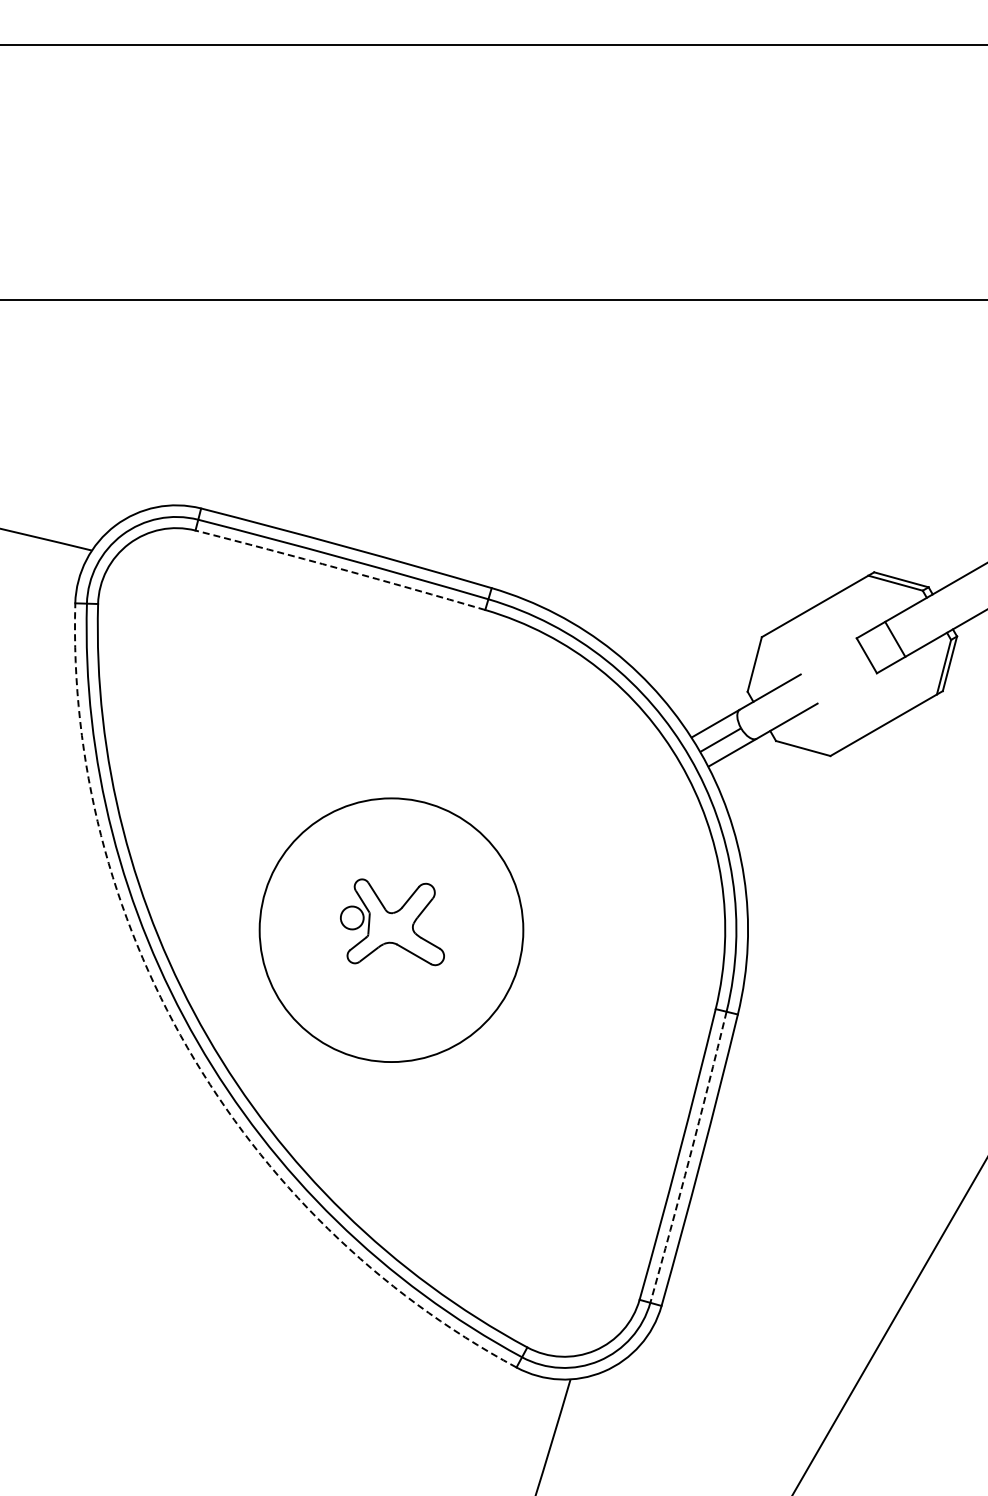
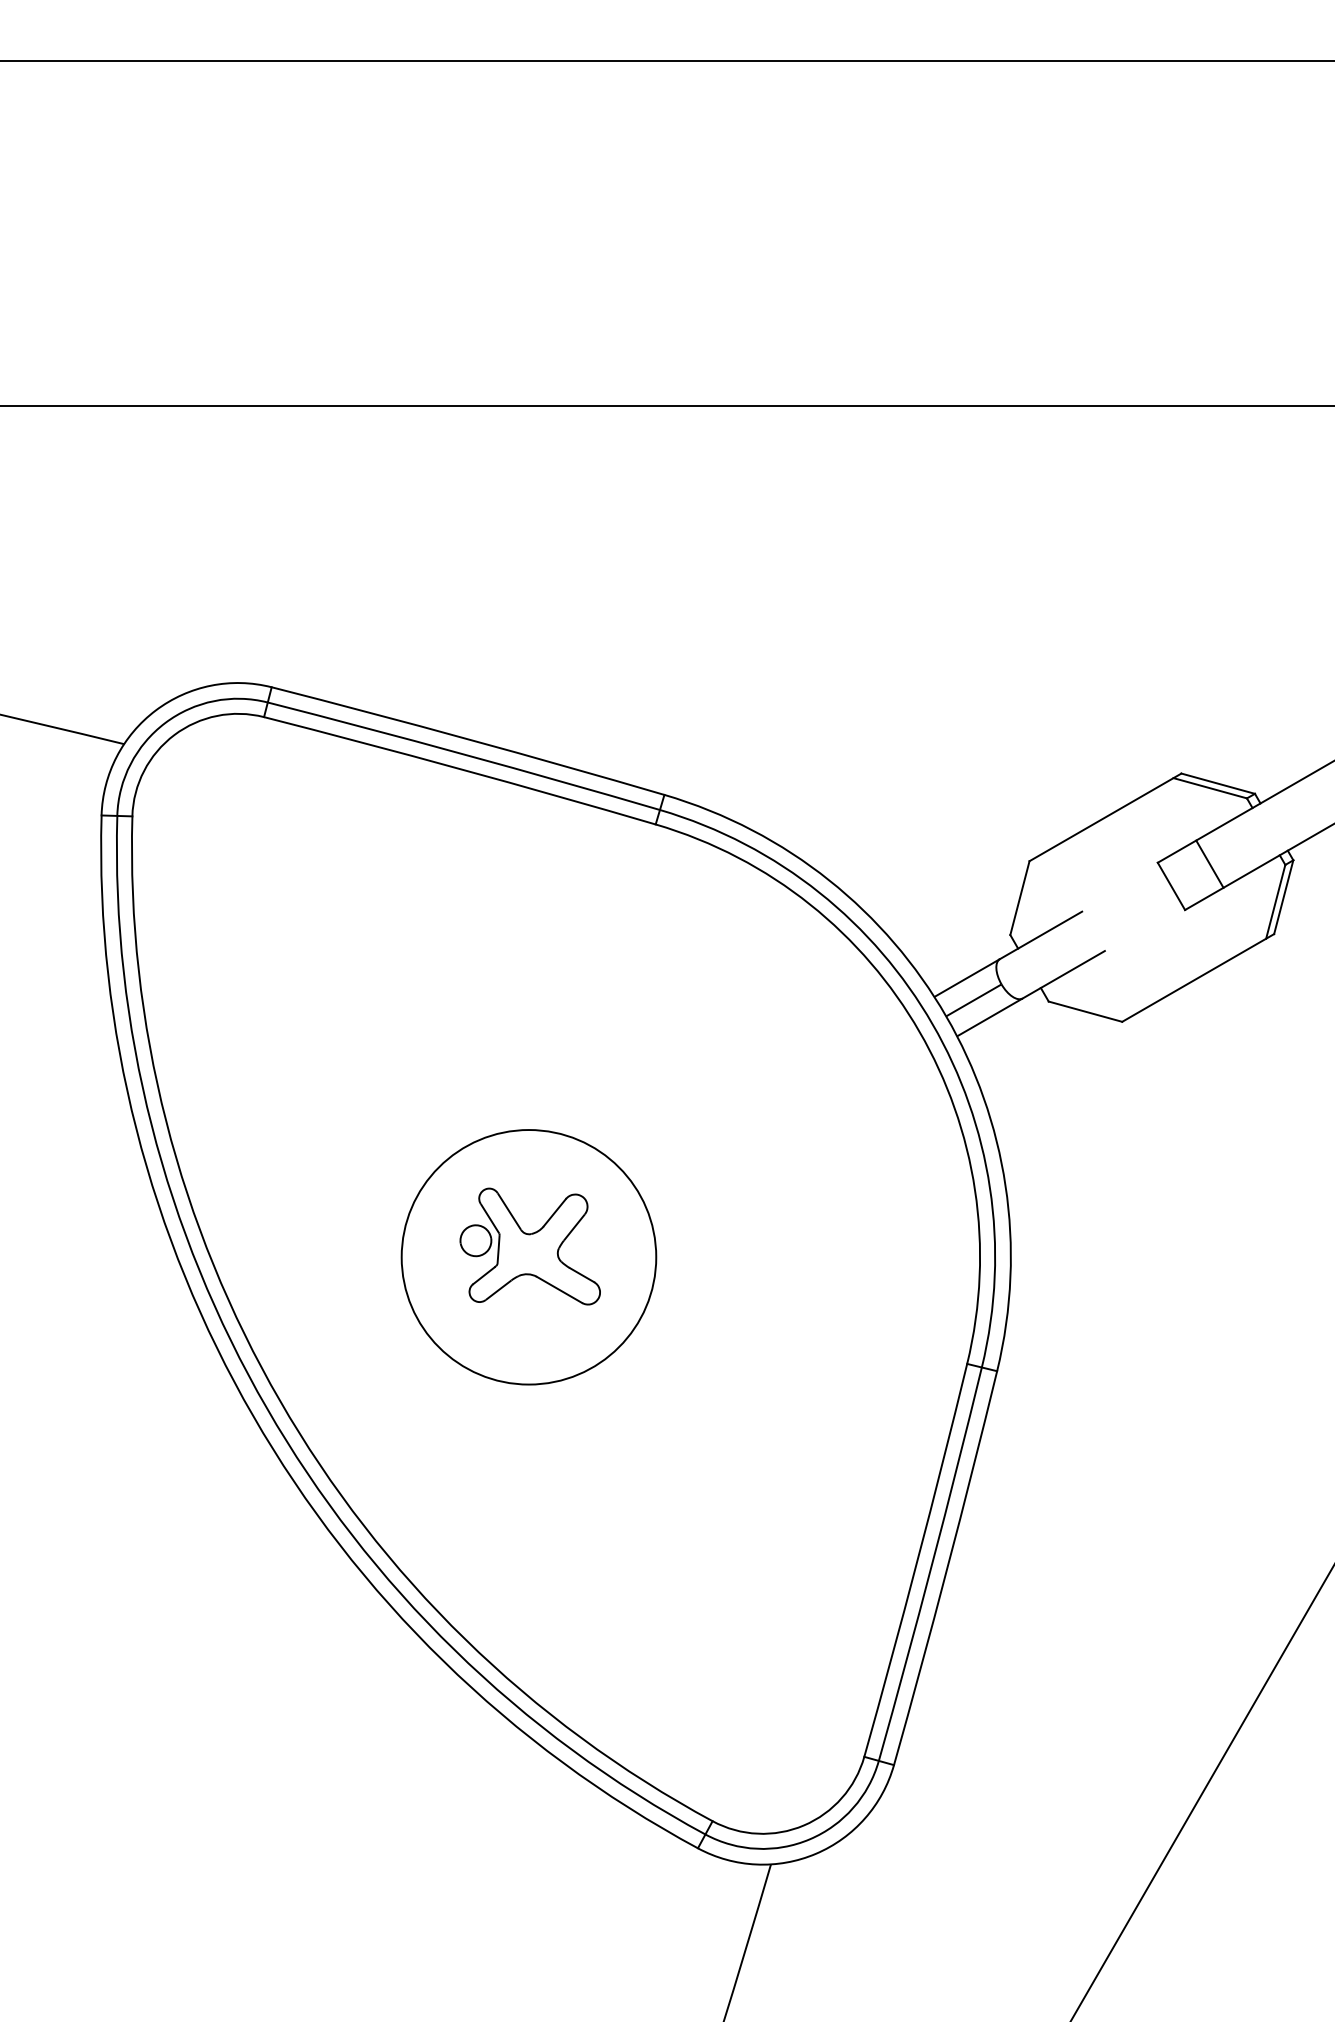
arc: (340, 569) -> (460, 769), dashed -> solid
circle: (391, 930) -> (528, 1257), size x0.71
arc: (187, 1047) -> (253, 1415), dashed -> solid
arc: (689, 1157) -> (931, 1564), dashed -> solid

